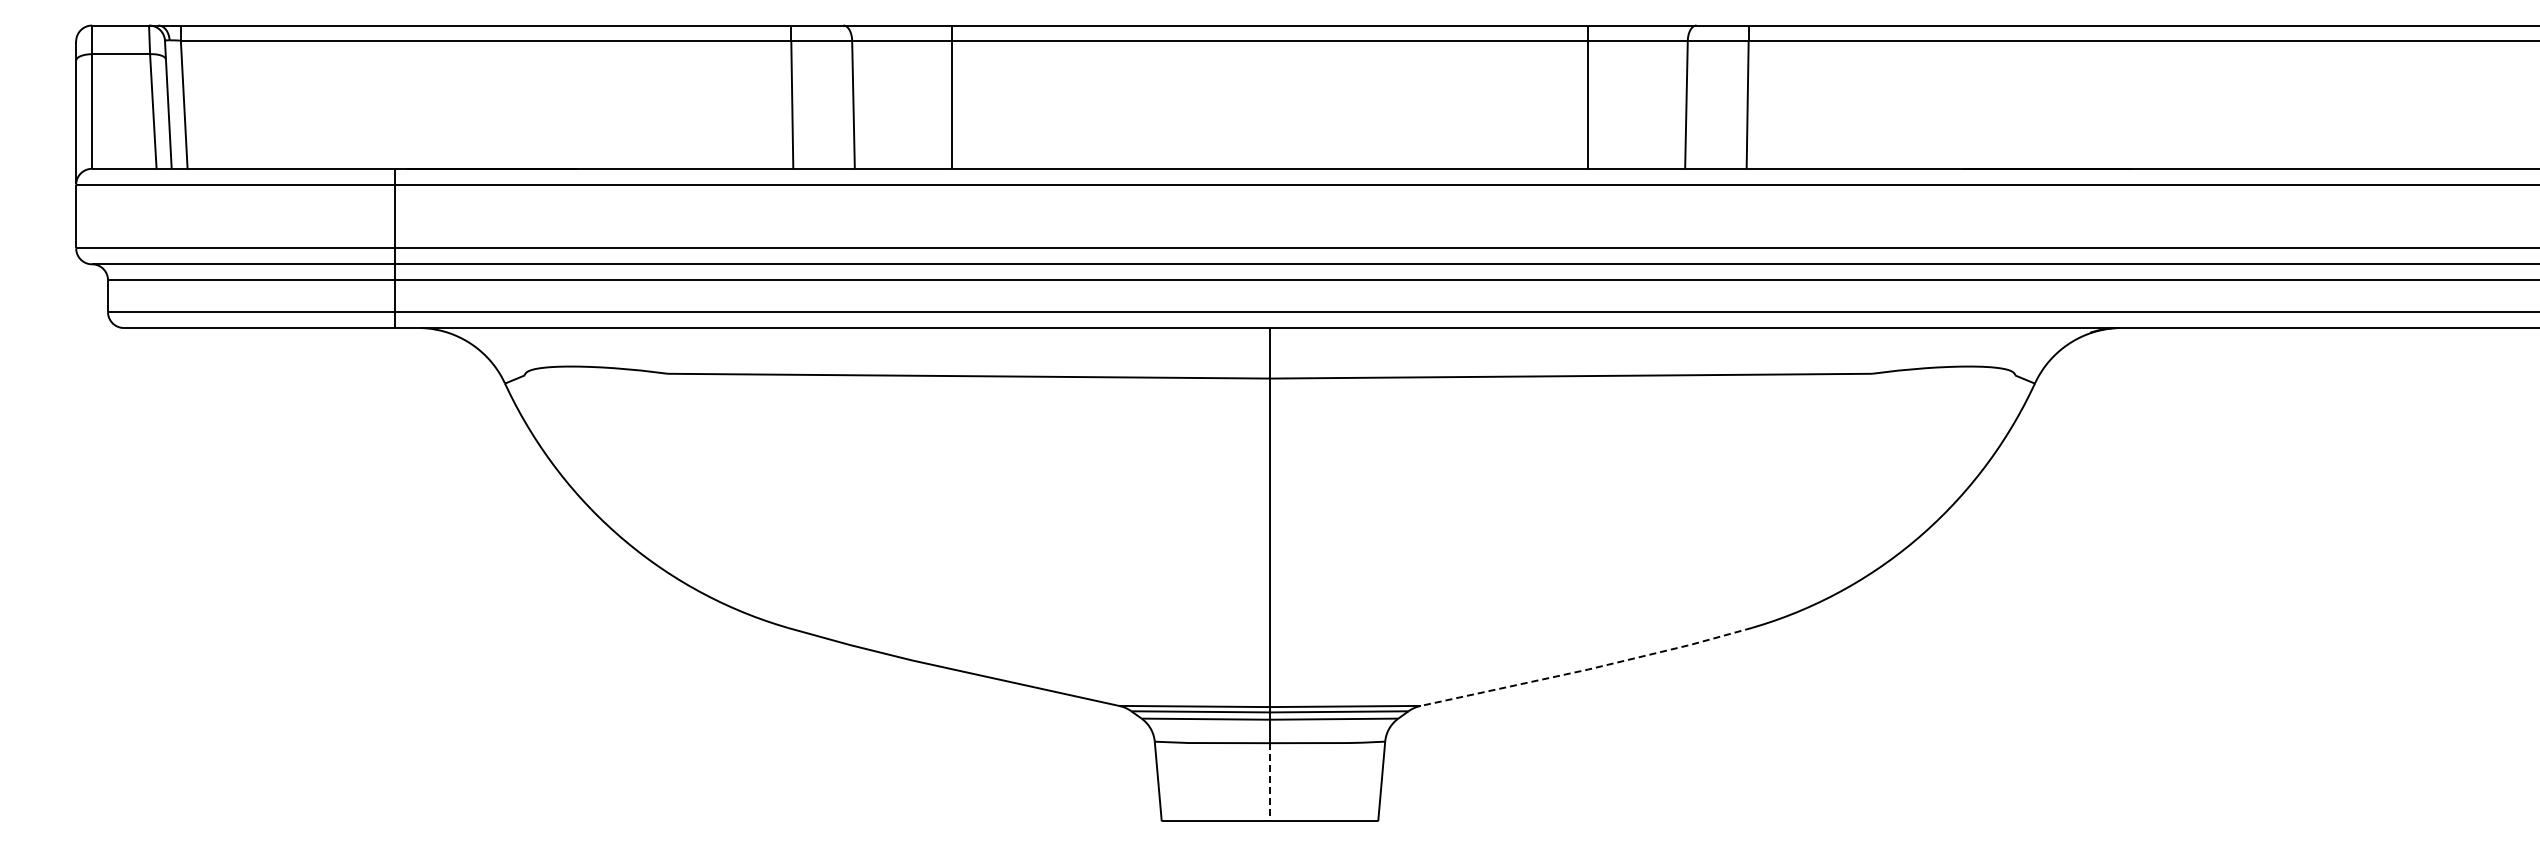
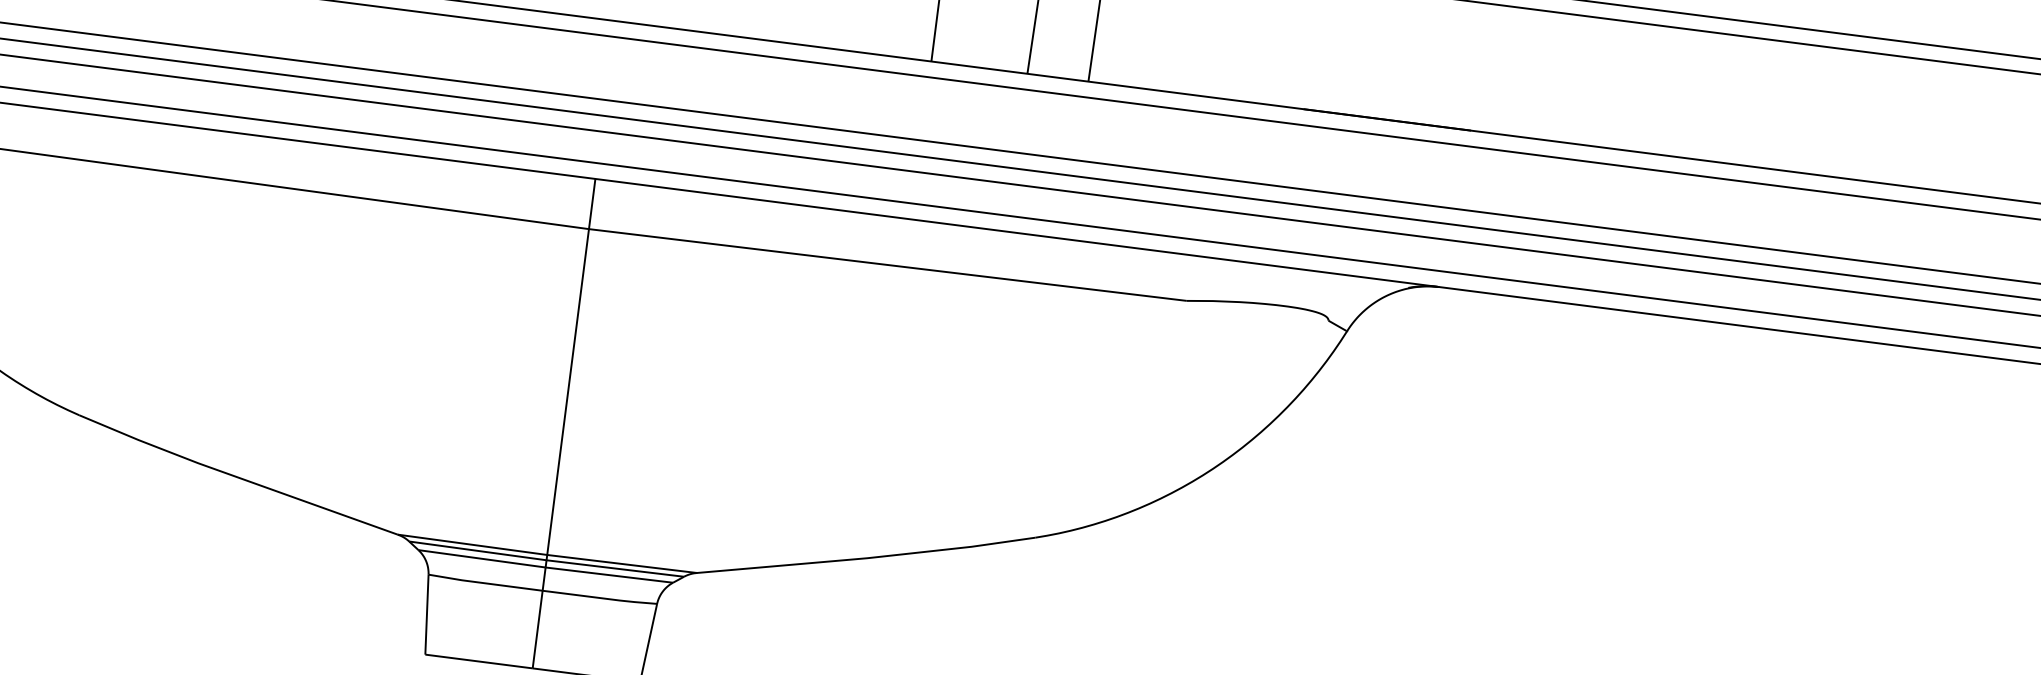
line: (1588, 669) -> (867, 558), dashed -> solid
line: (1270, 782) -> (538, 629), dashed -> solid

